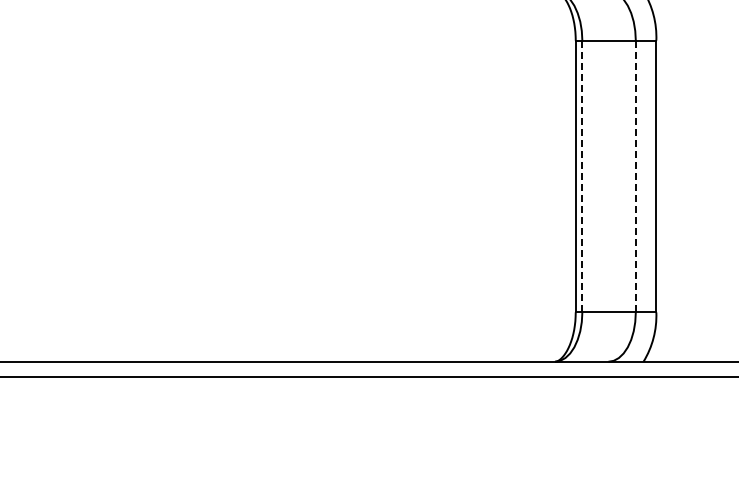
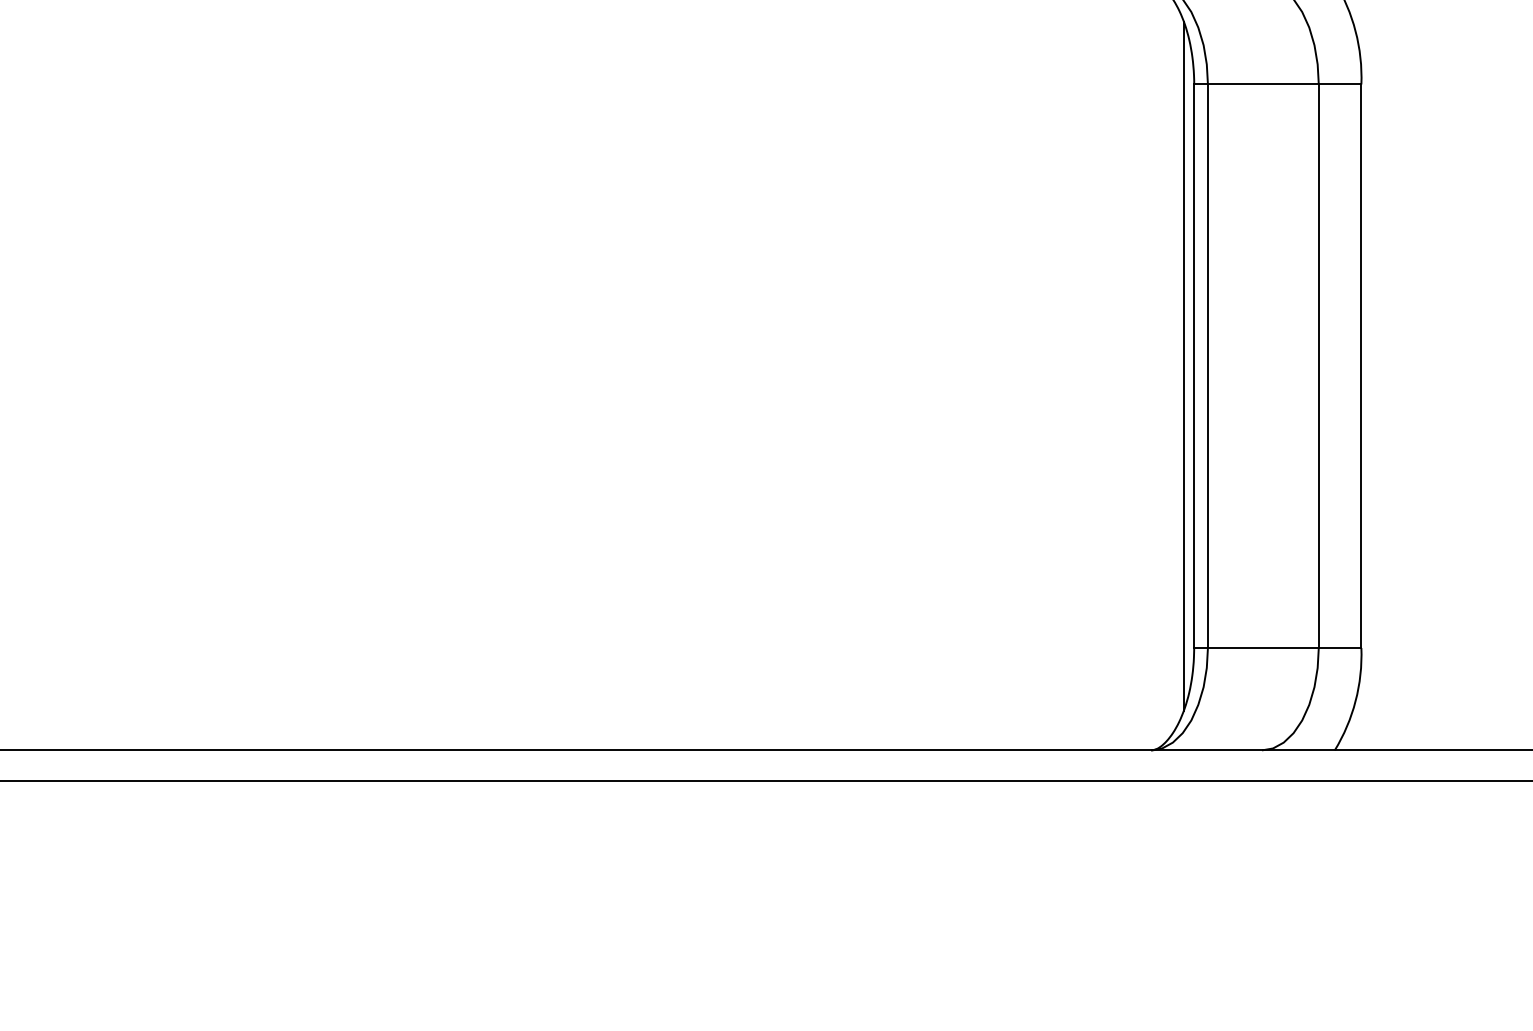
line: (570, 176) -> (1183, 366), added
line: (582, 176) -> (1208, 366), dashed -> solid
line: (635, 176) -> (1318, 366), dashed -> solid

